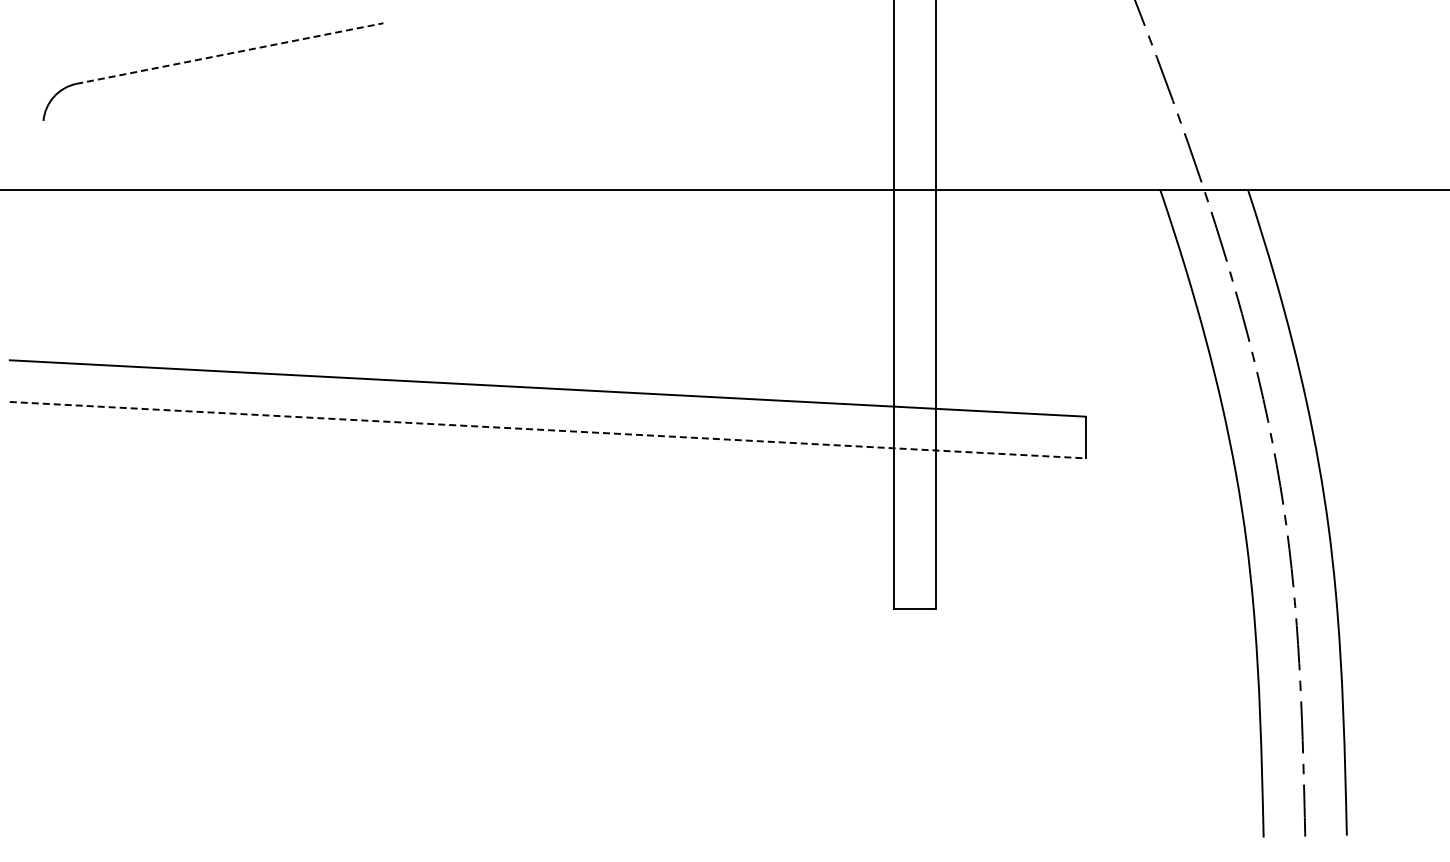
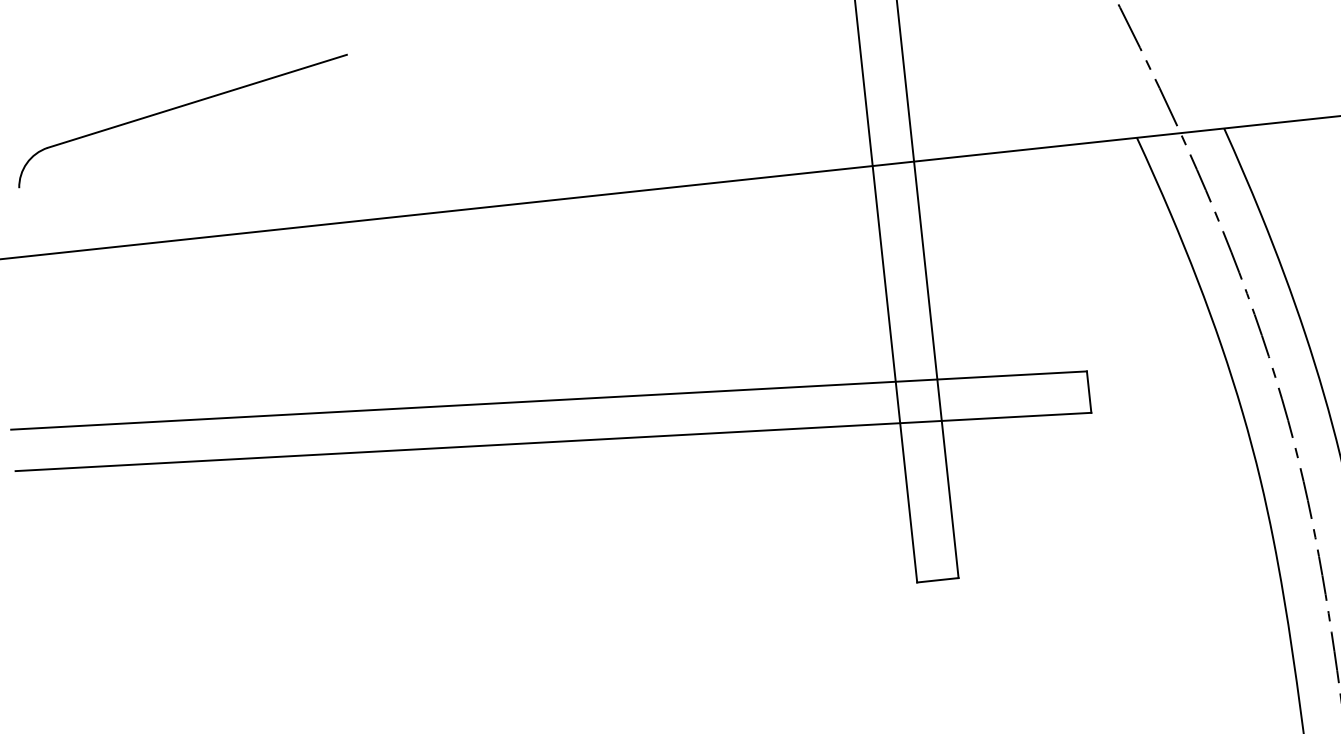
line: (229, 53) -> (197, 101), dashed -> solid
line: (547, 430) -> (553, 442), dashed -> solid

